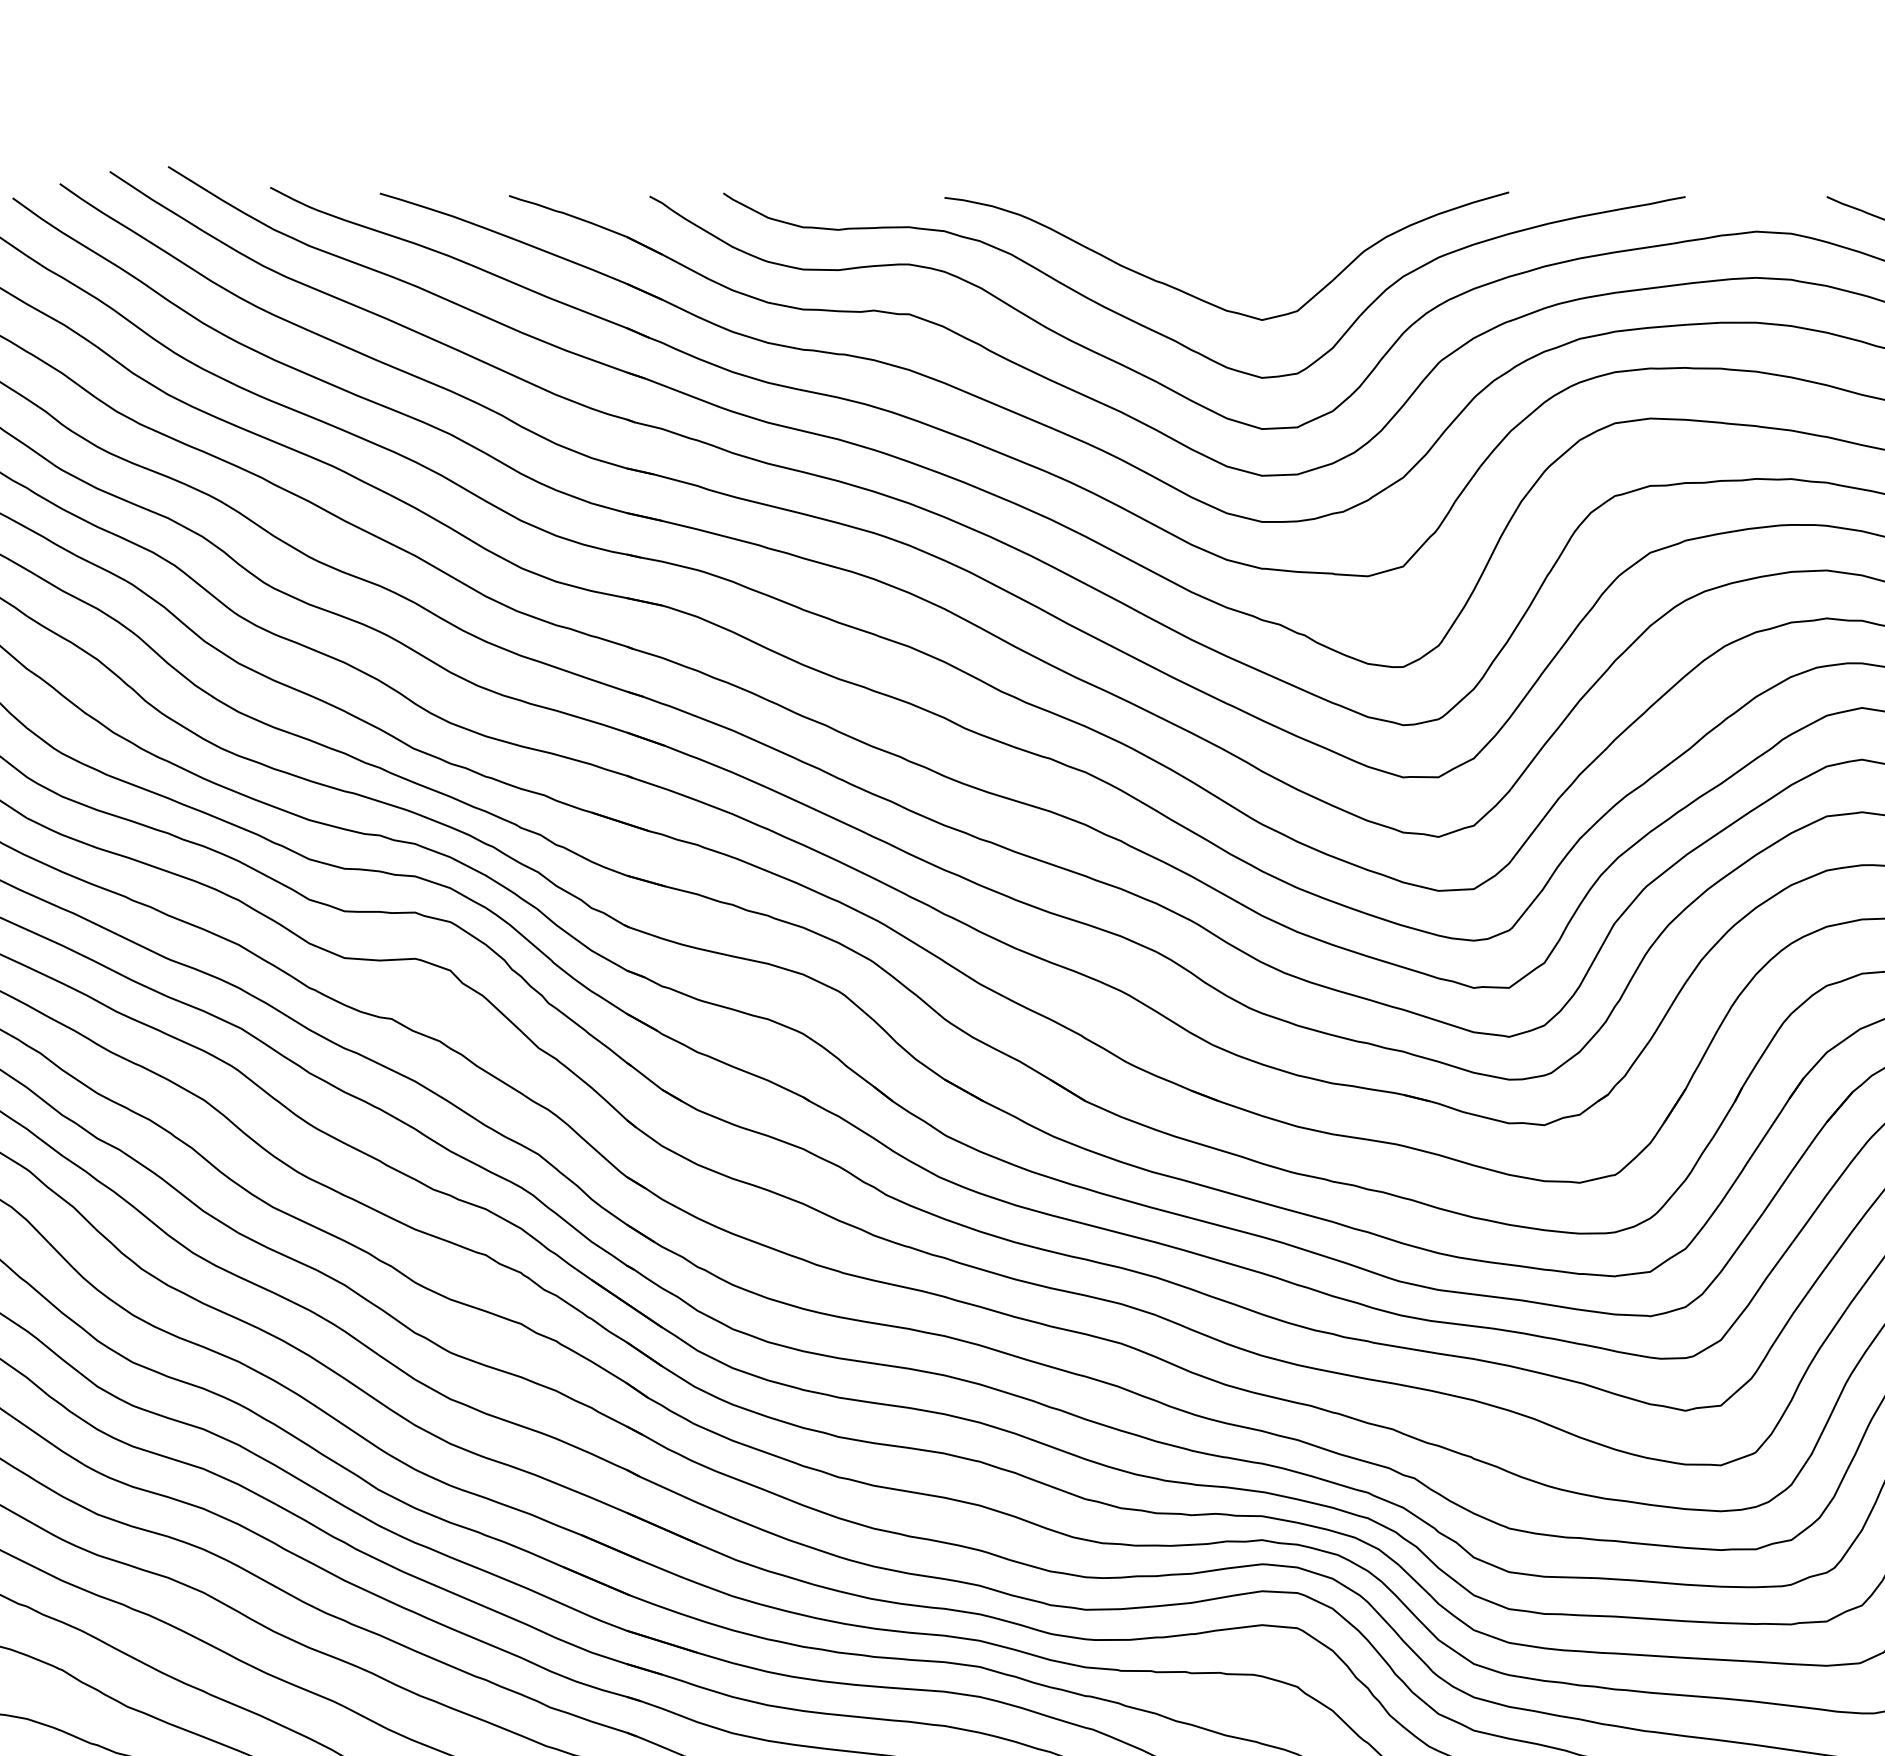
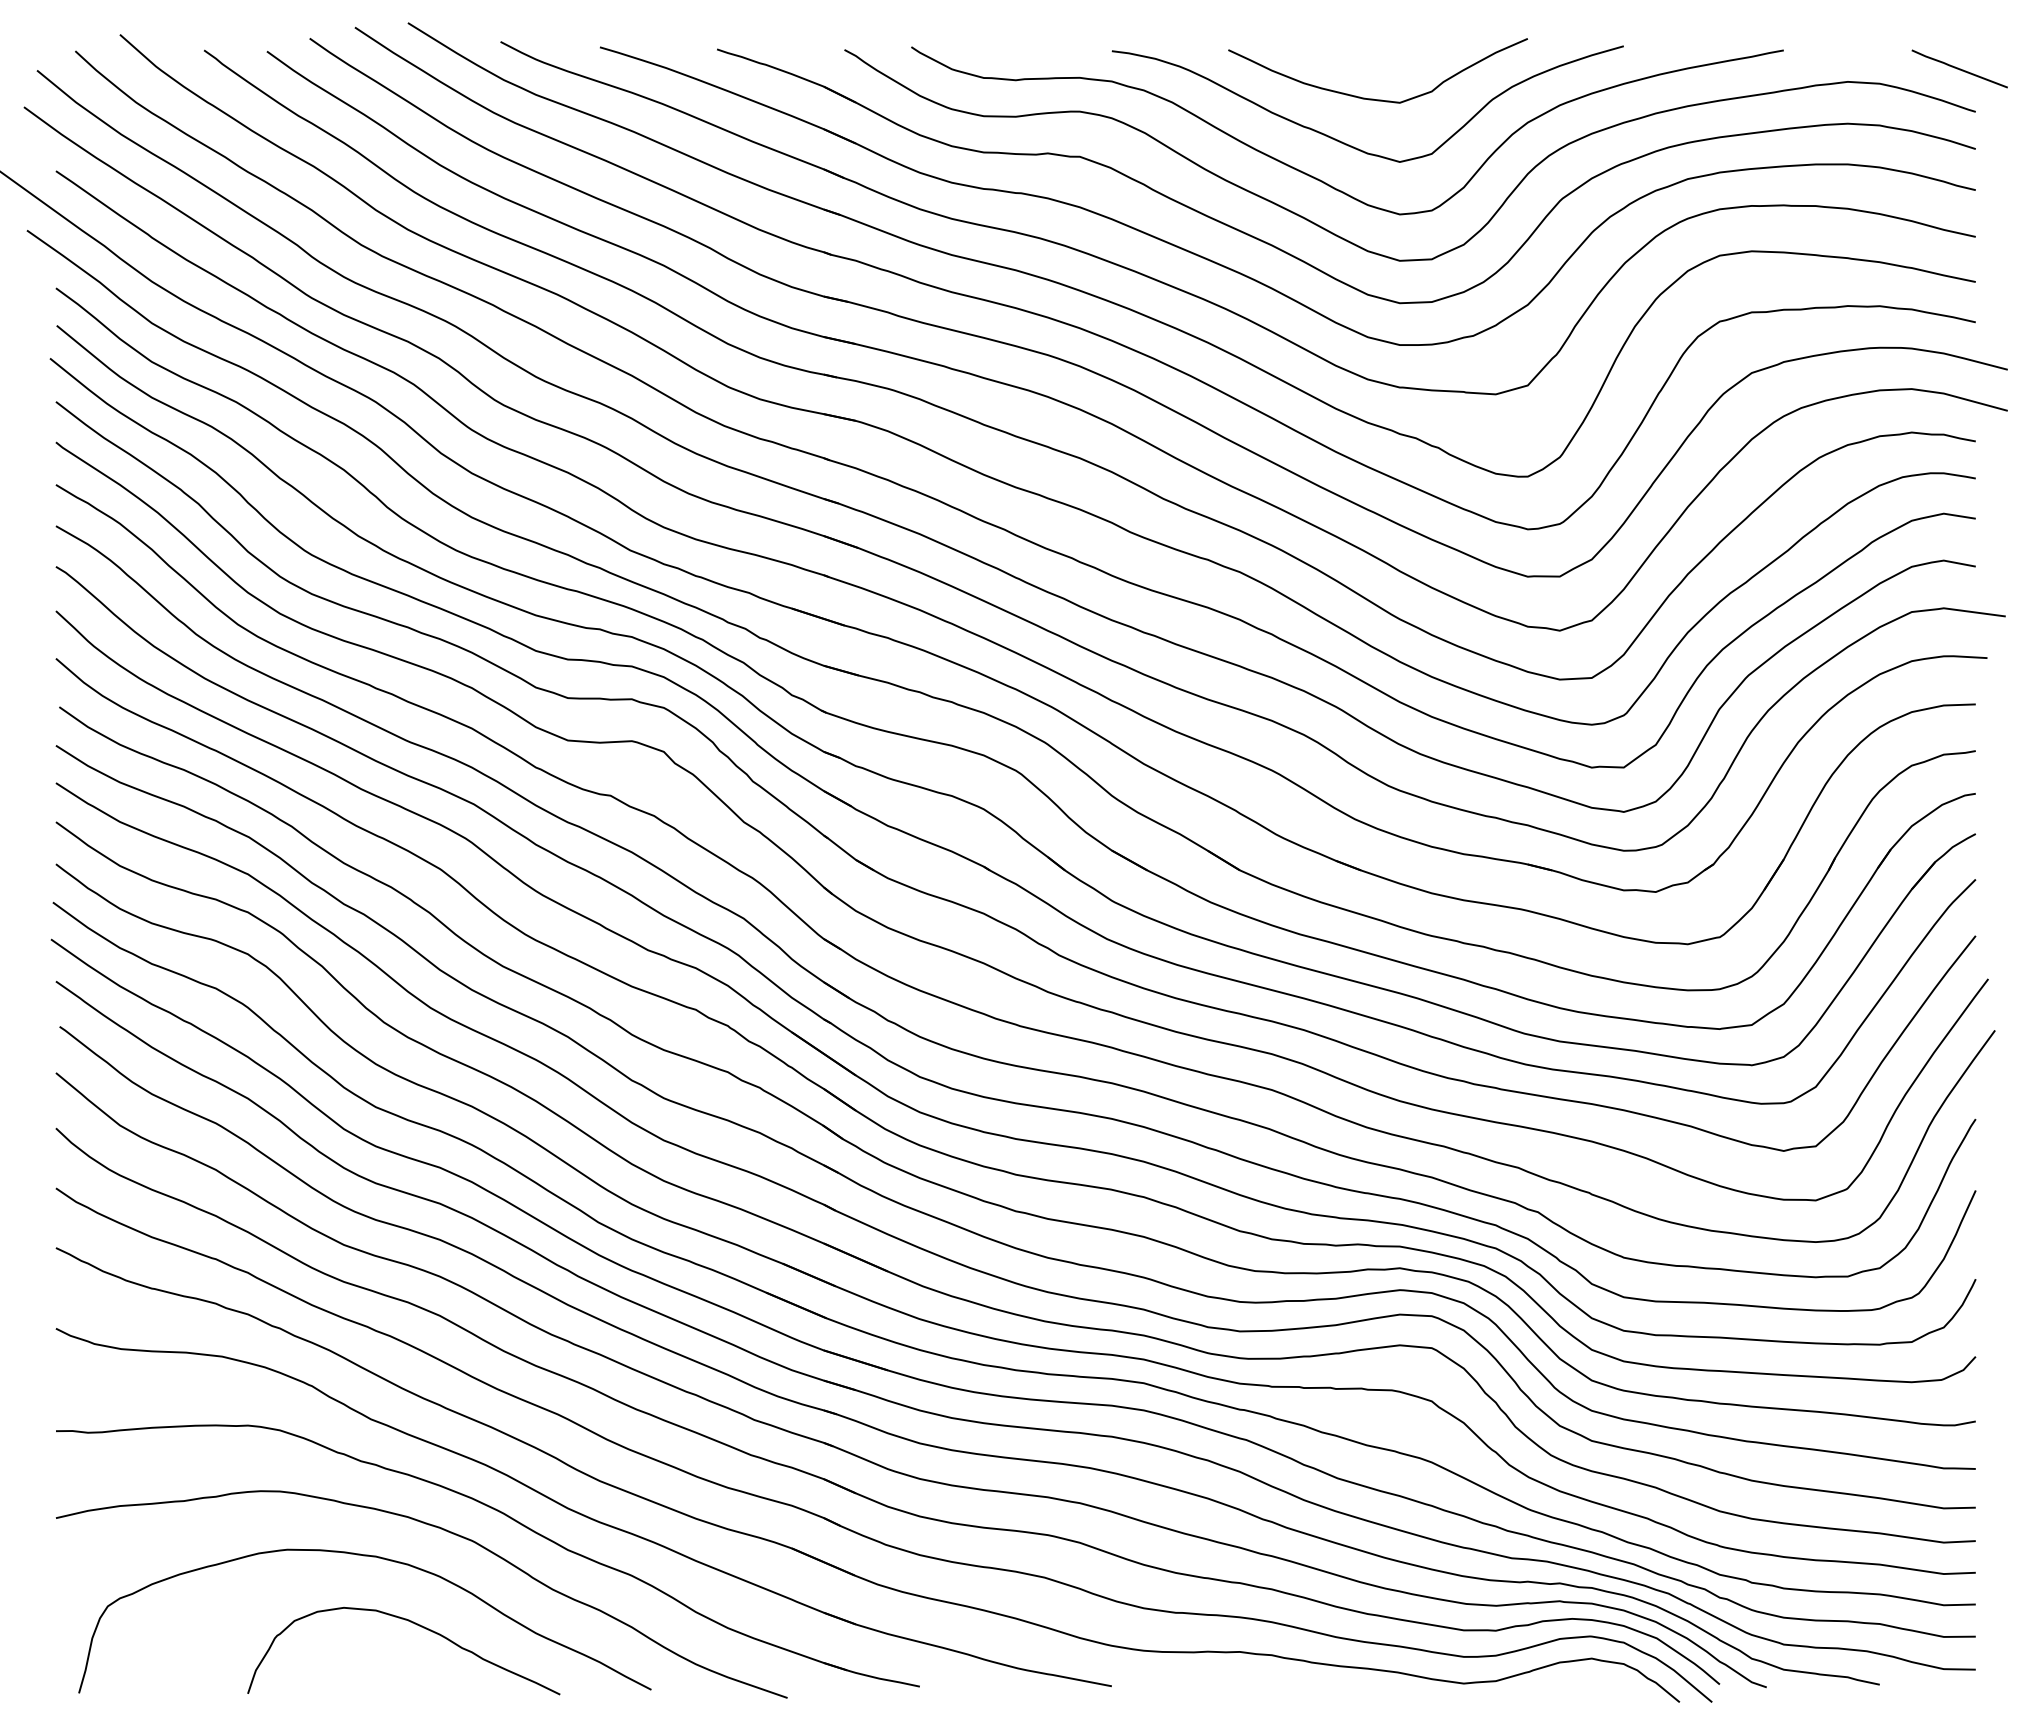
curve: (1233, 250) -> (1373, 98), added

